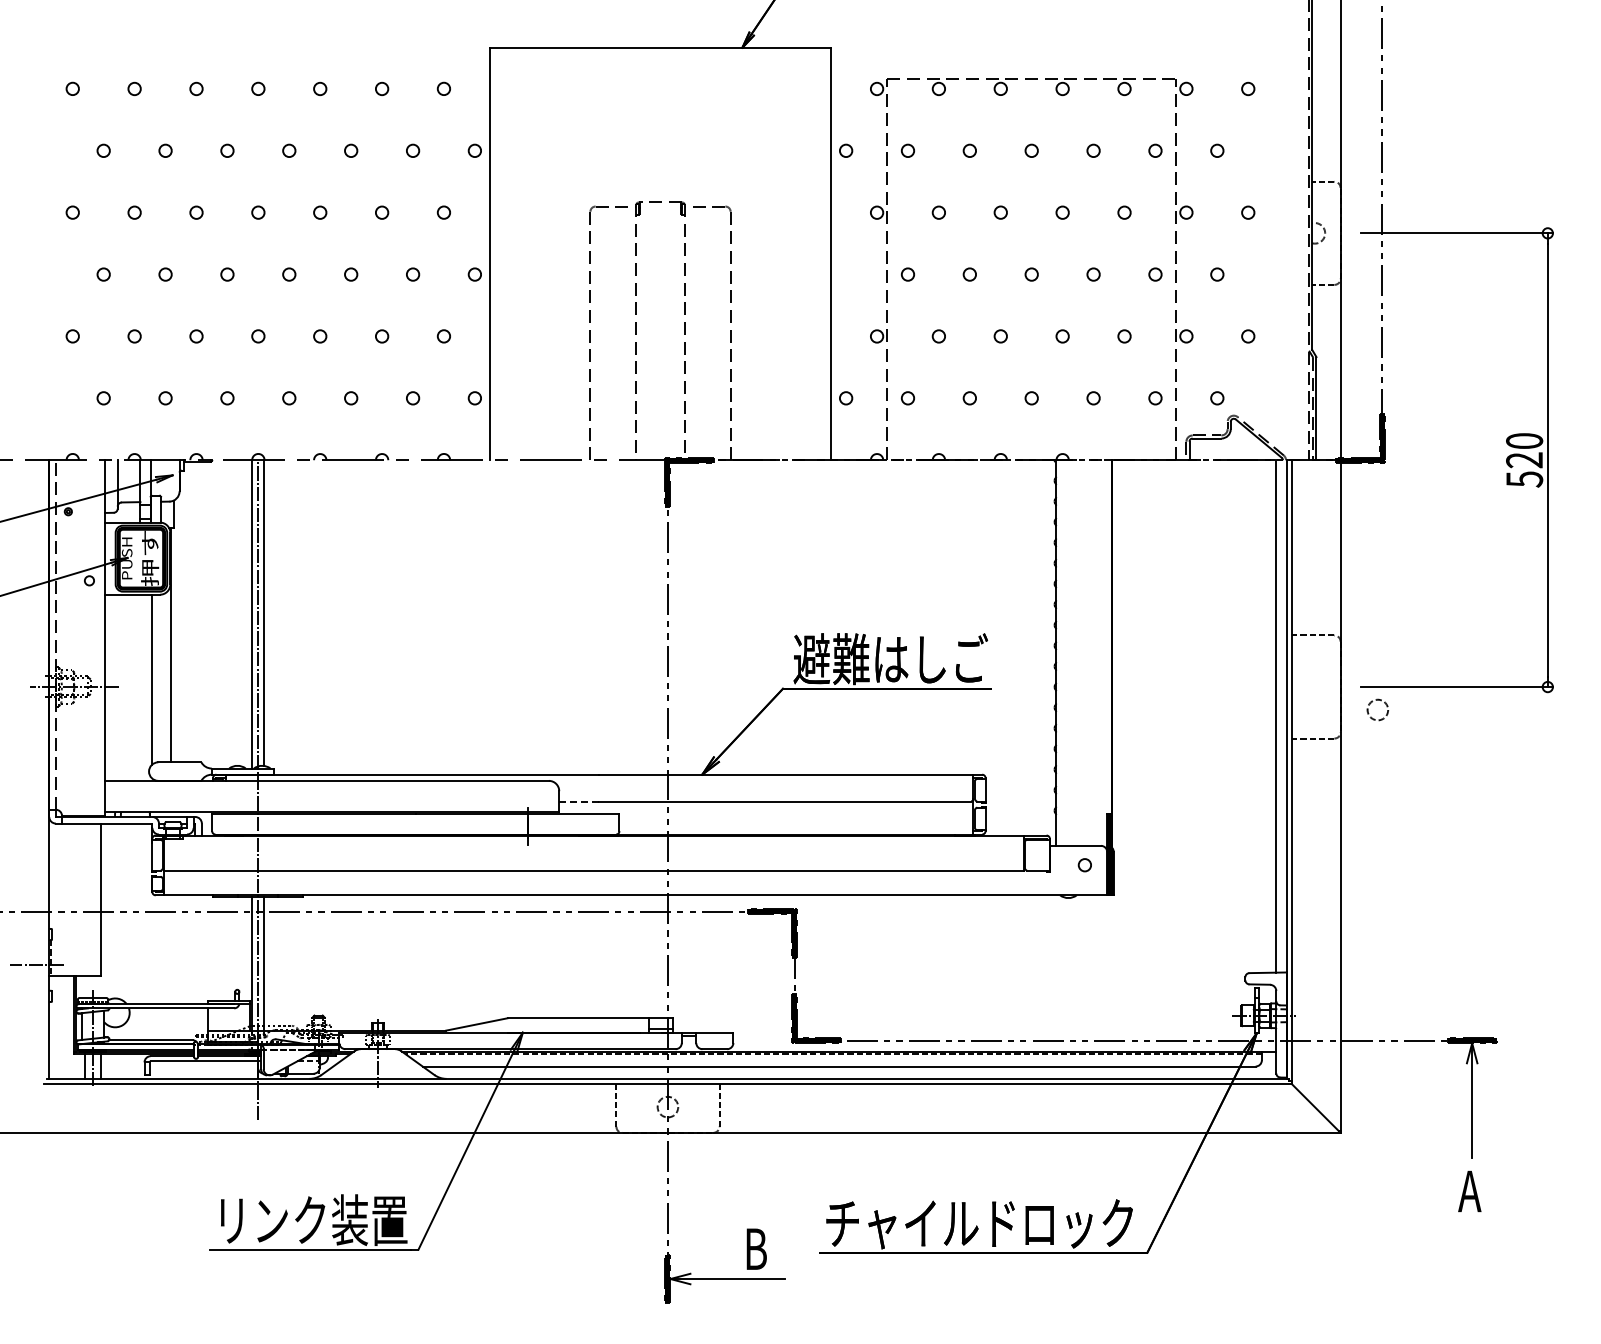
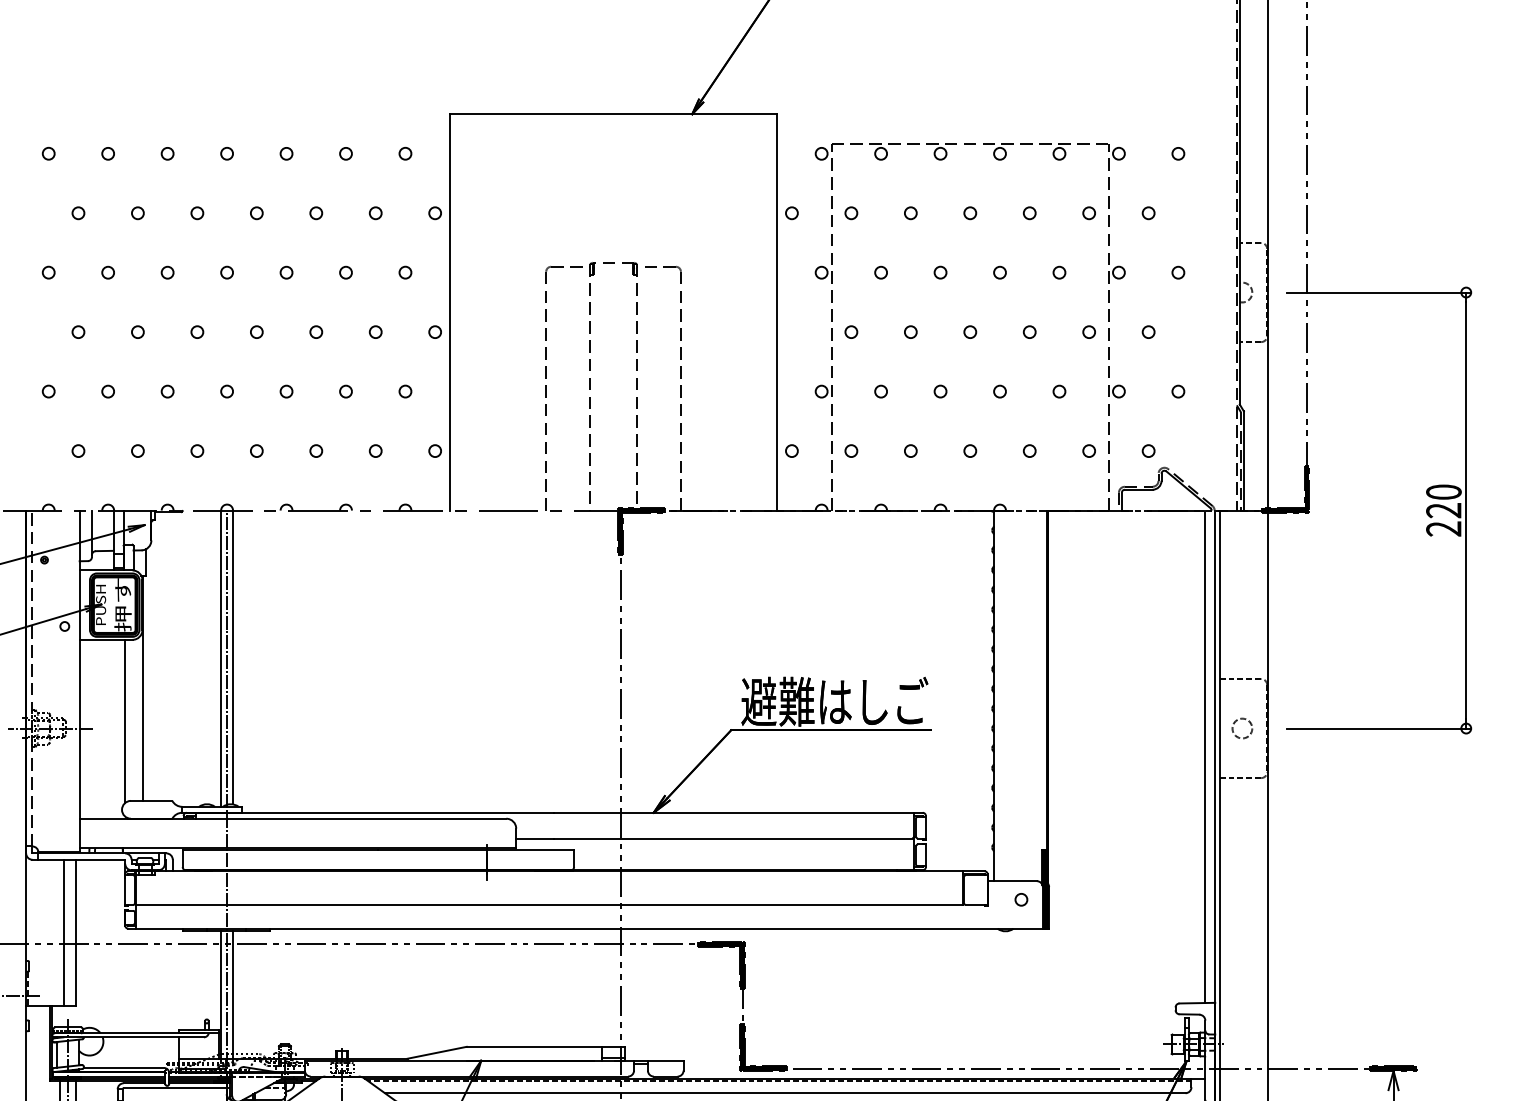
text: (1524, 479) -> (1443, 529), 520 -> 220
circle: (1377, 709) -> (1242, 728), moved
line: (579, 801) -> (535, 838), dashed -> solid
line: (88, 899) -> (63, 932), added

